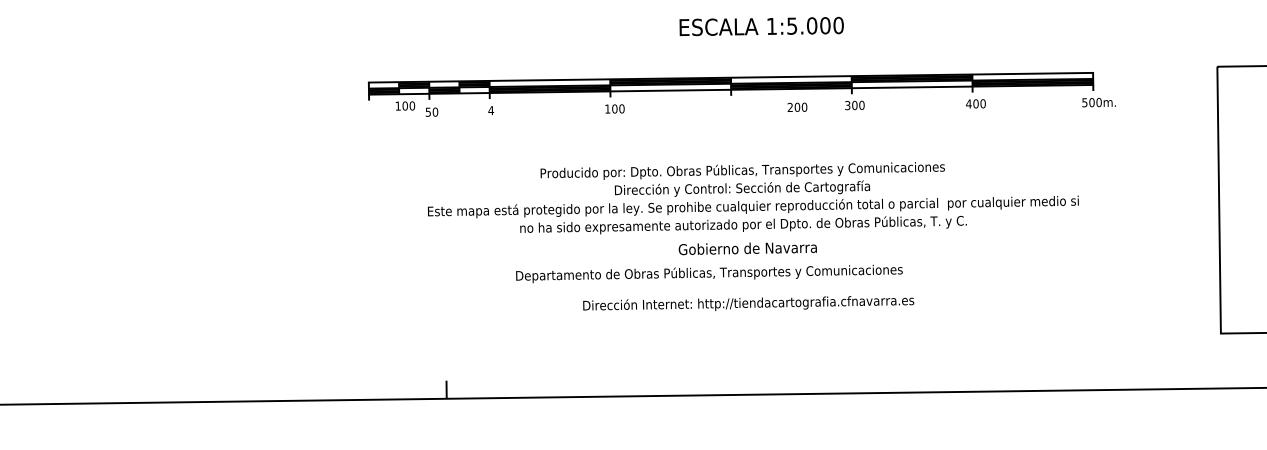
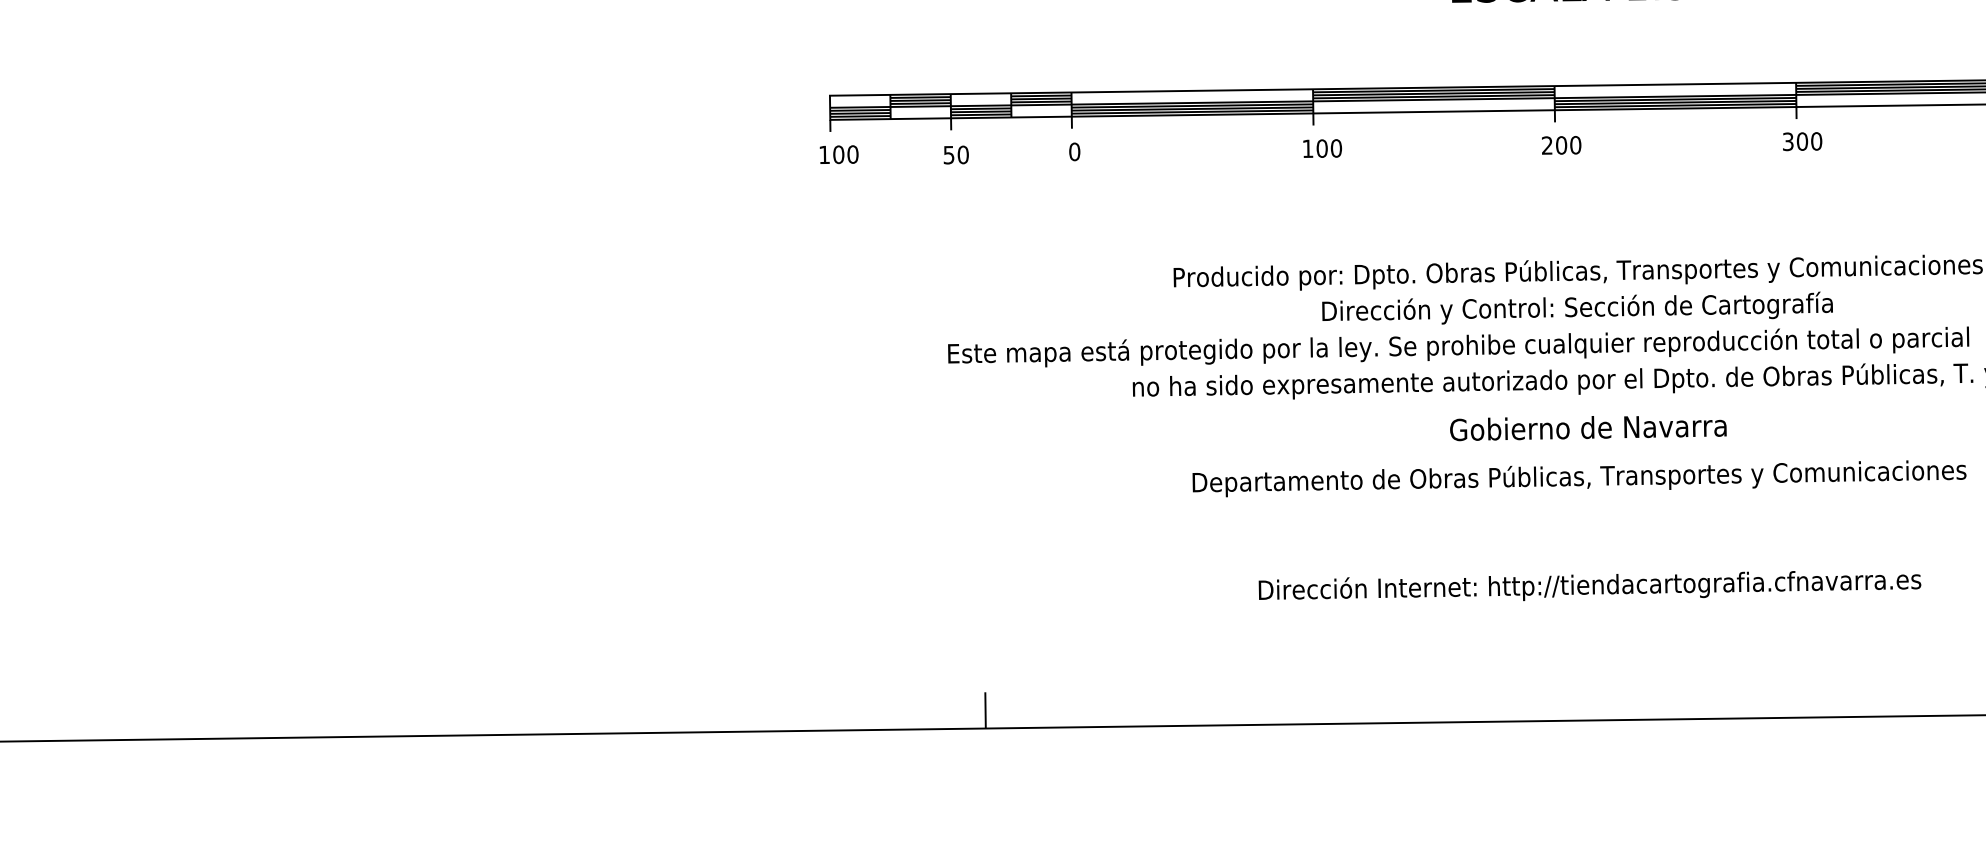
text: (405, 105) -> (839, 153), moved
text: (797, 106) -> (1561, 143), moved
text: (491, 110) -> (1075, 151), 4 -> 0
text: (709, 273) -> (1579, 477), moved
text: (748, 303) -> (1589, 585), moved

